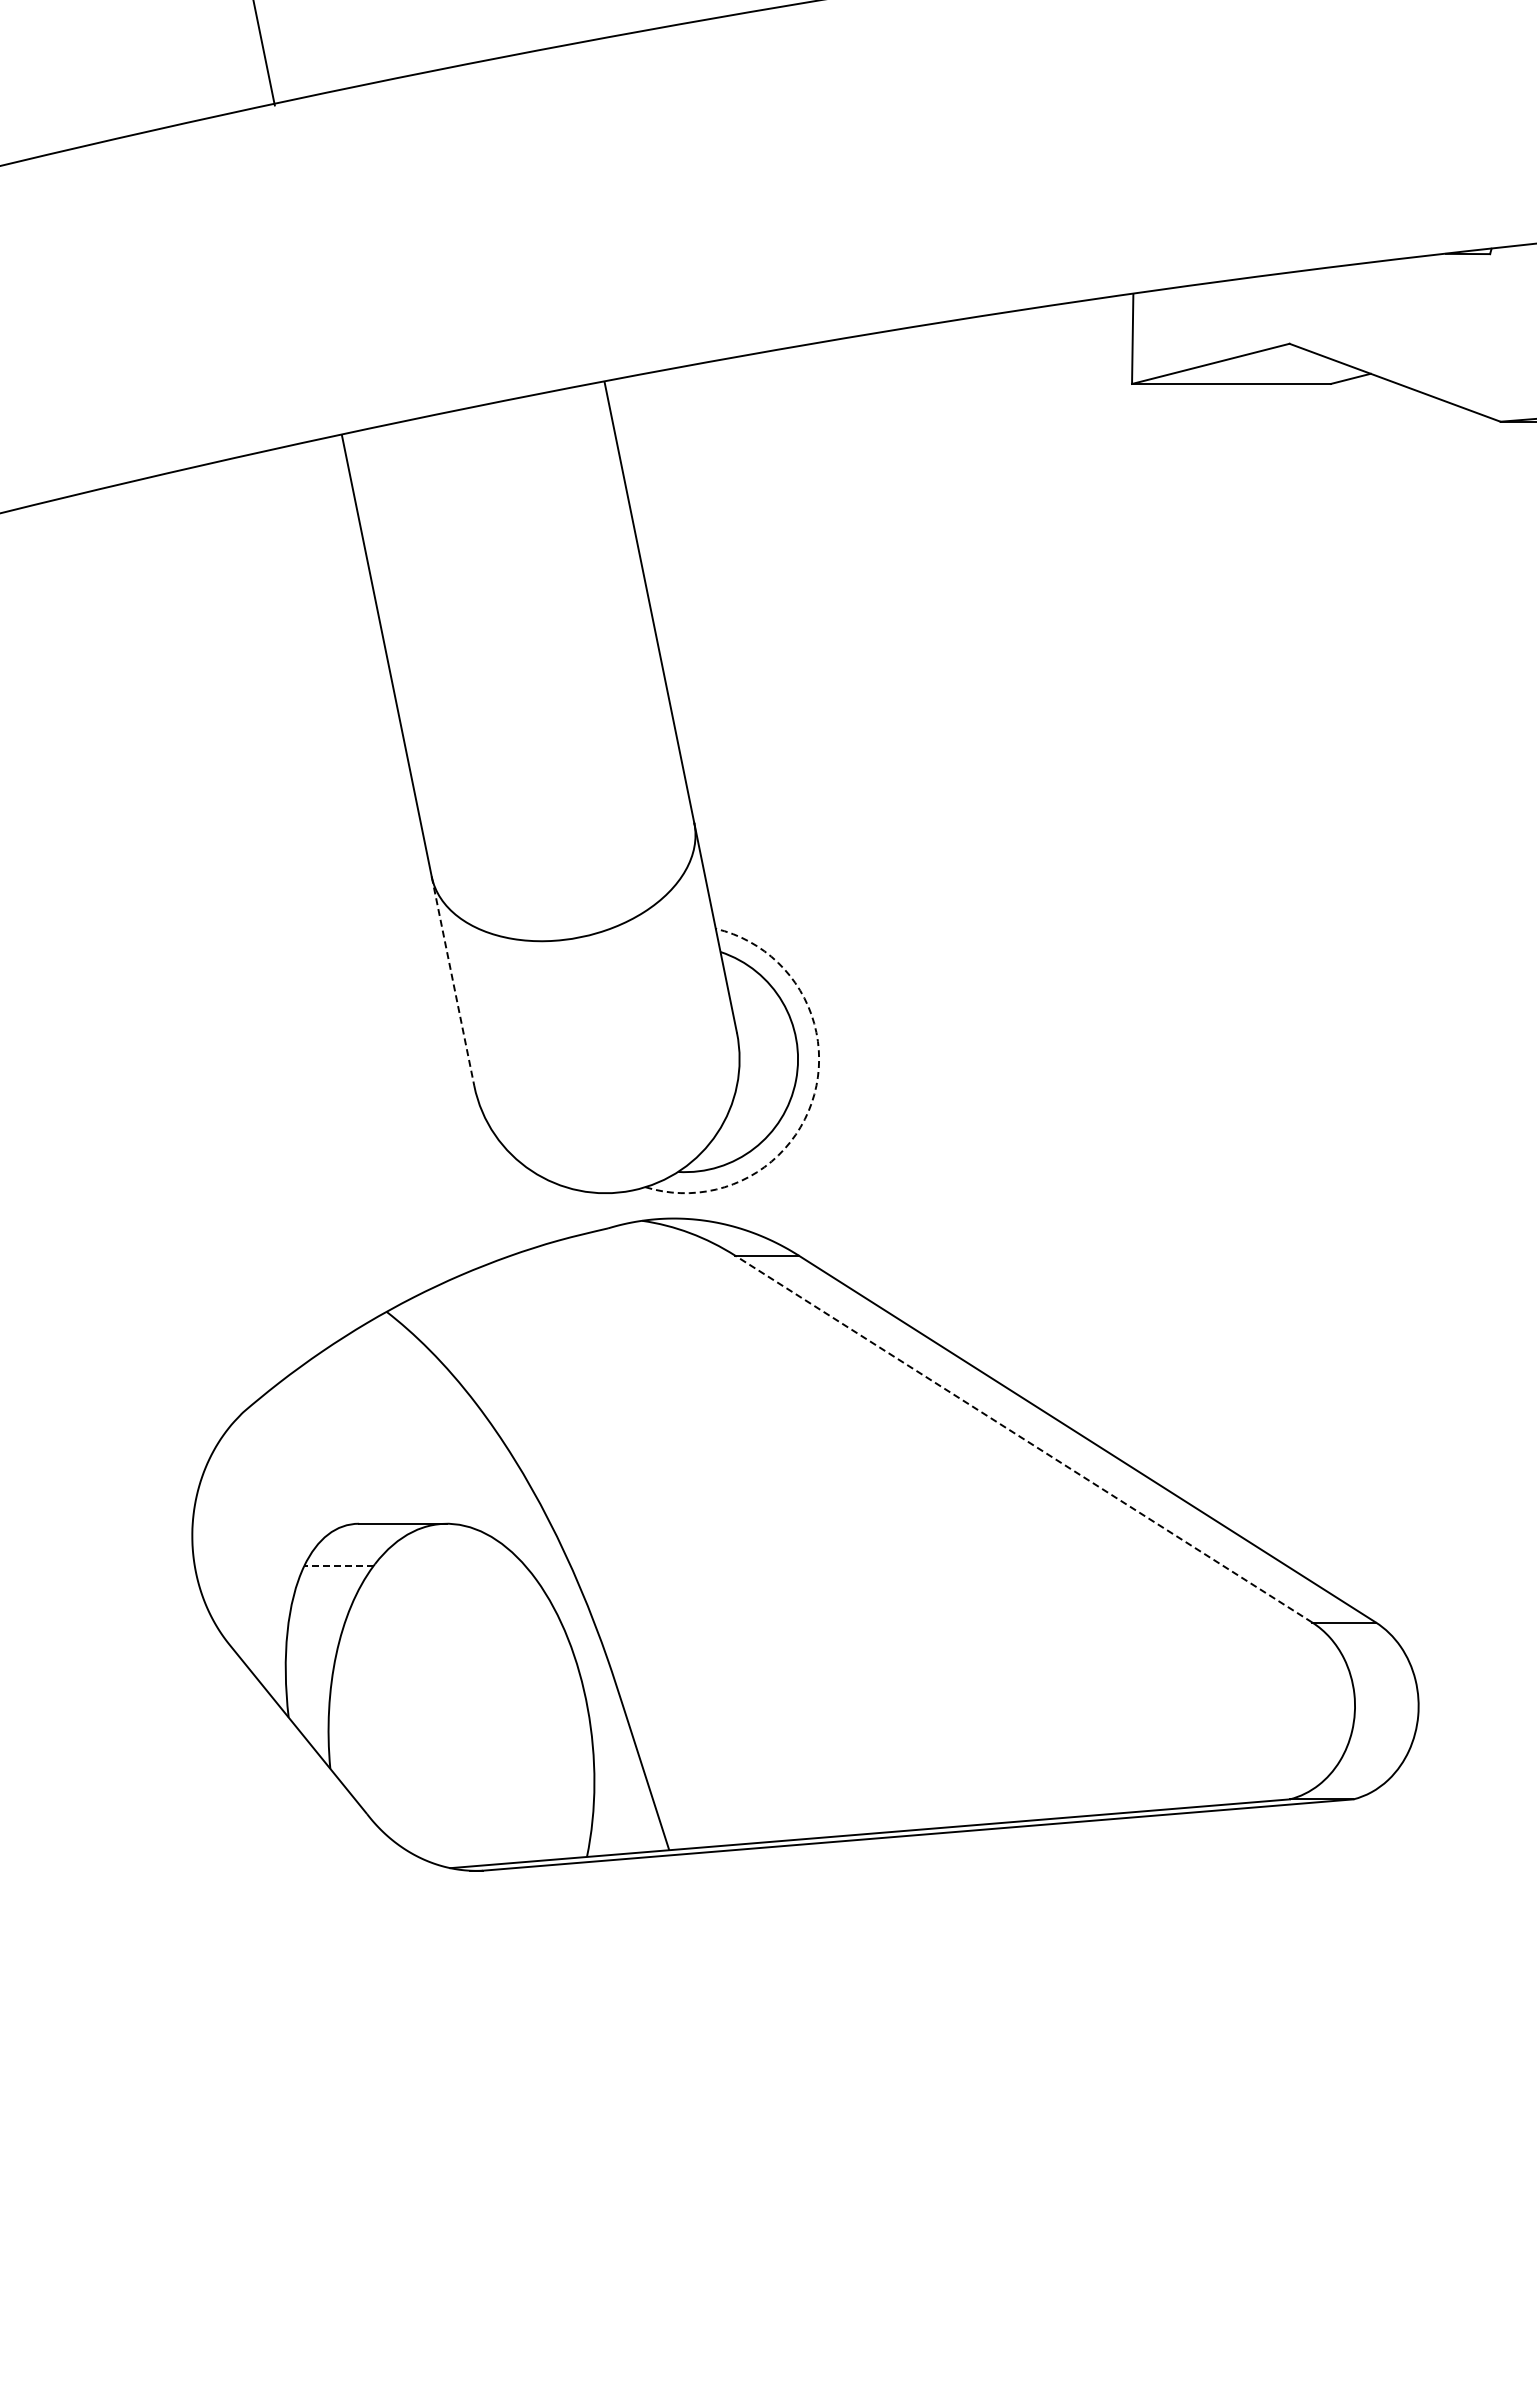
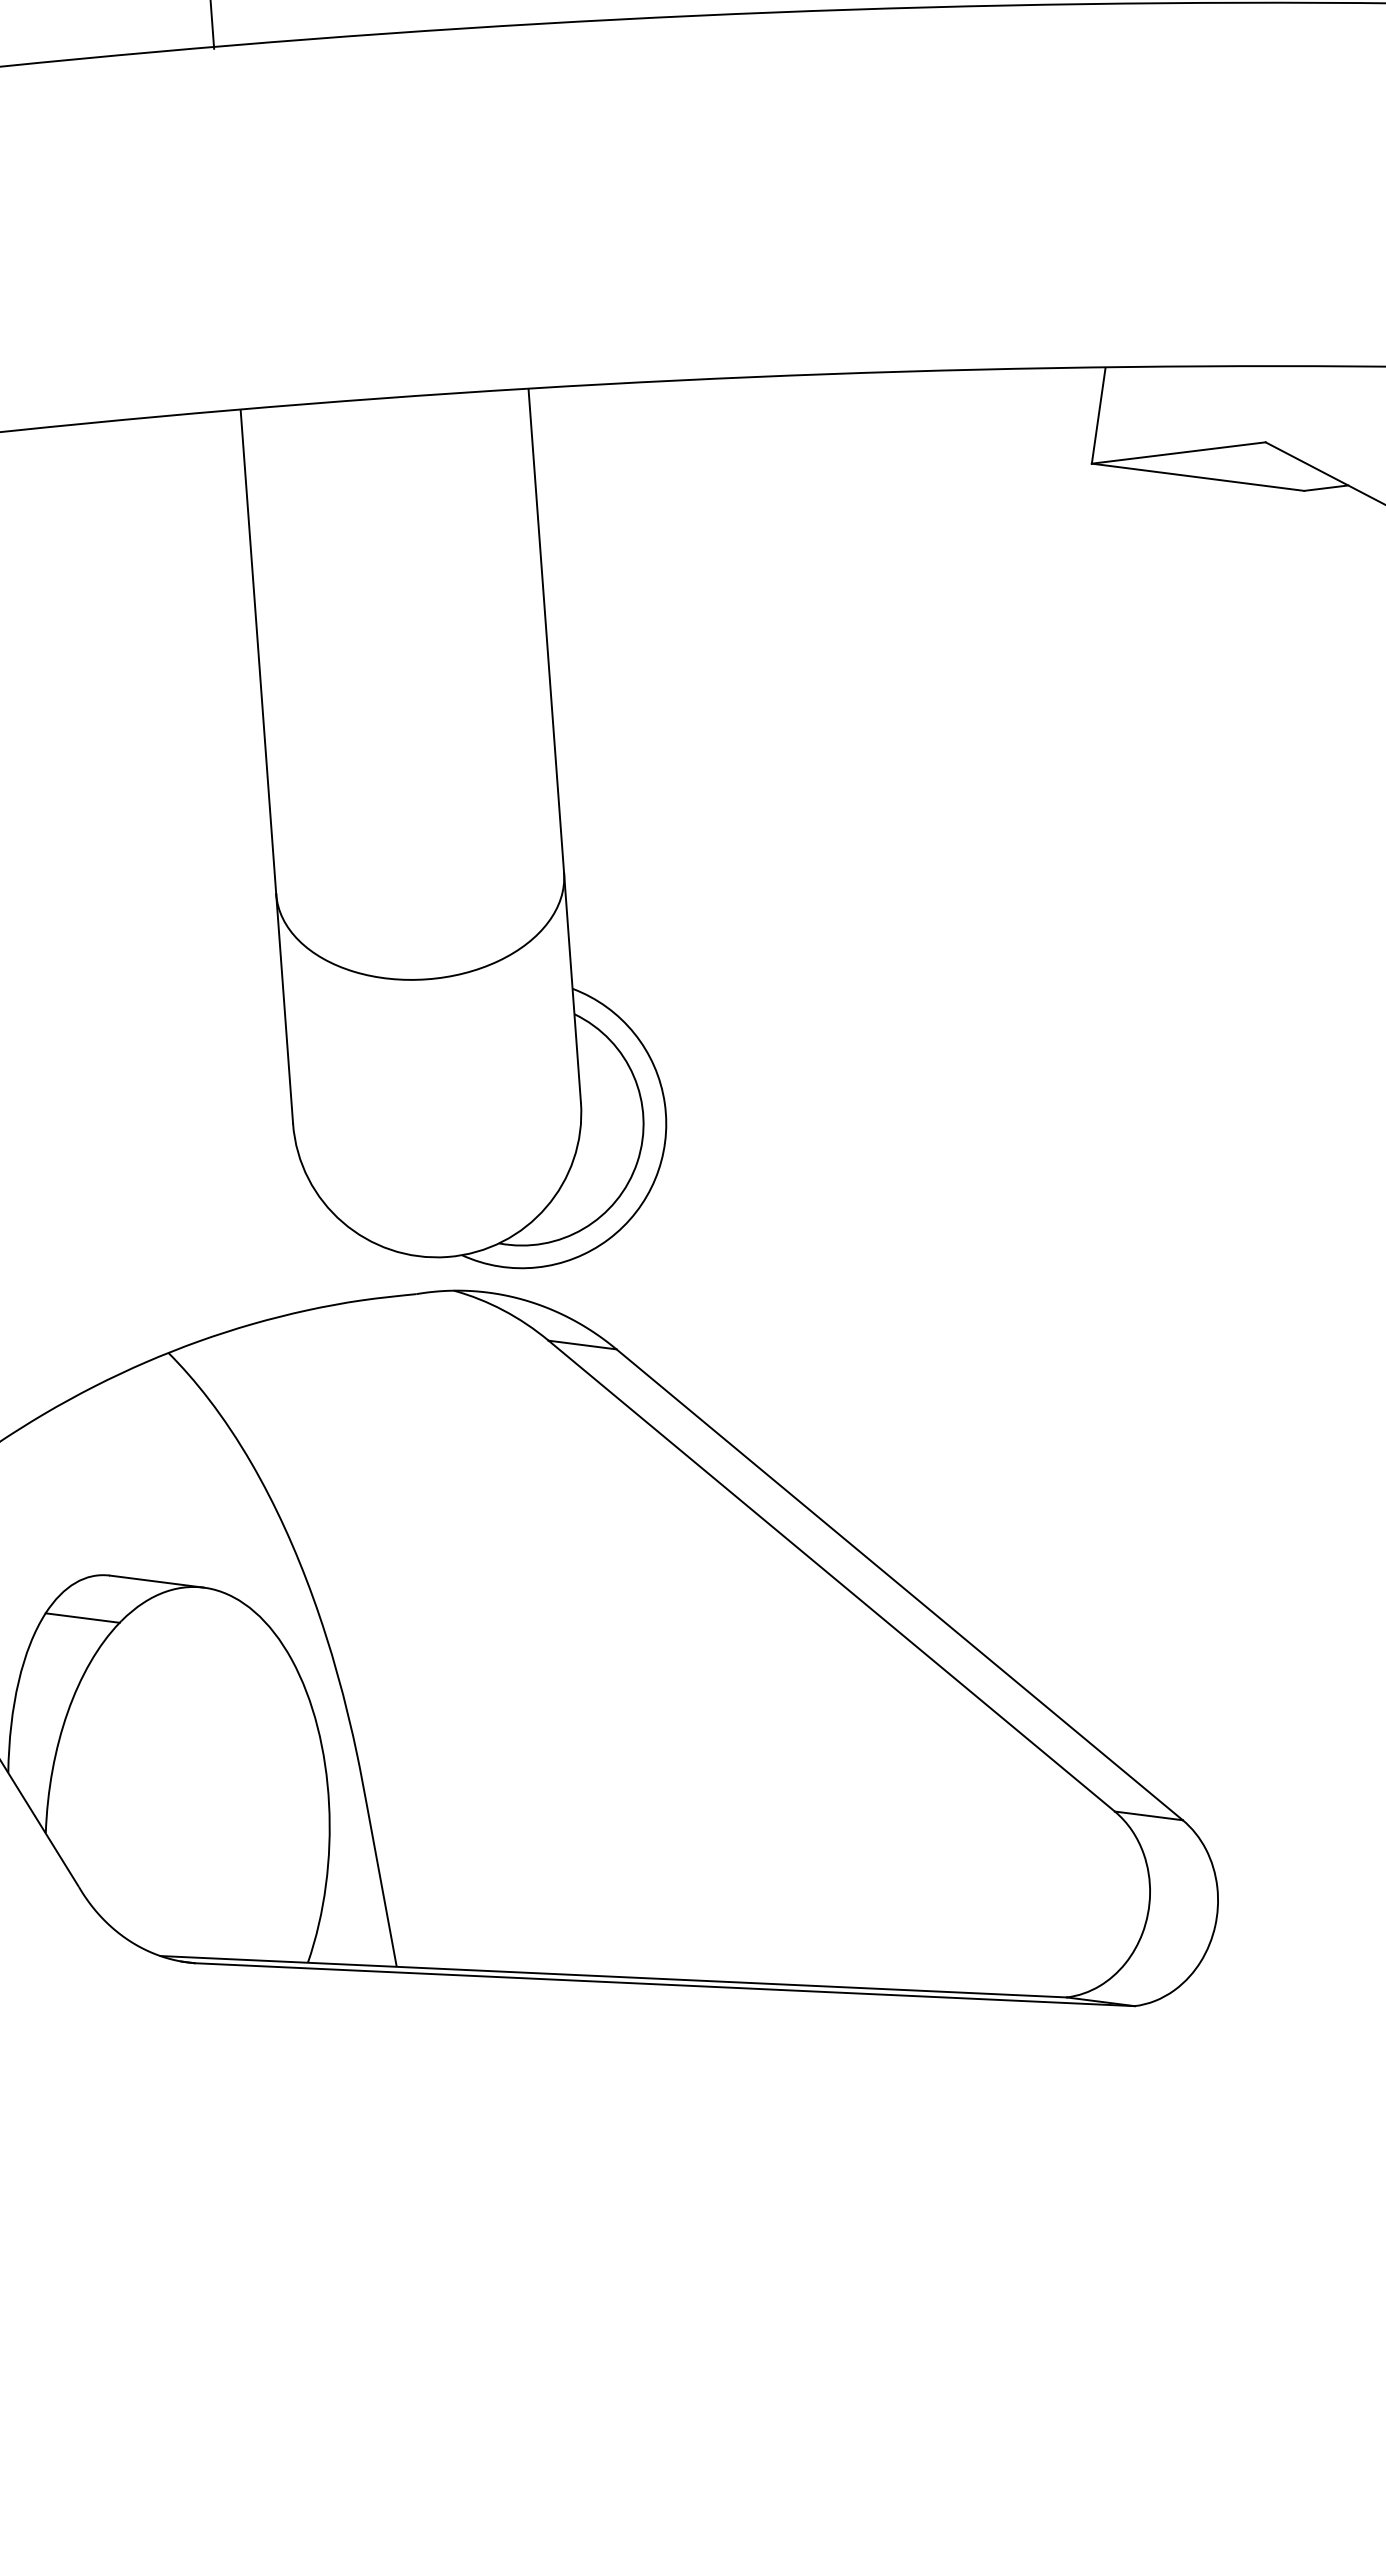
line: (453, 981) -> (285, 1009), dashed -> solid
arc: (814, 1094) -> (655, 1179), dashed -> solid
line: (1023, 1439) -> (831, 1576), dashed -> solid
line: (338, 1566) -> (82, 1618), dashed -> solid

